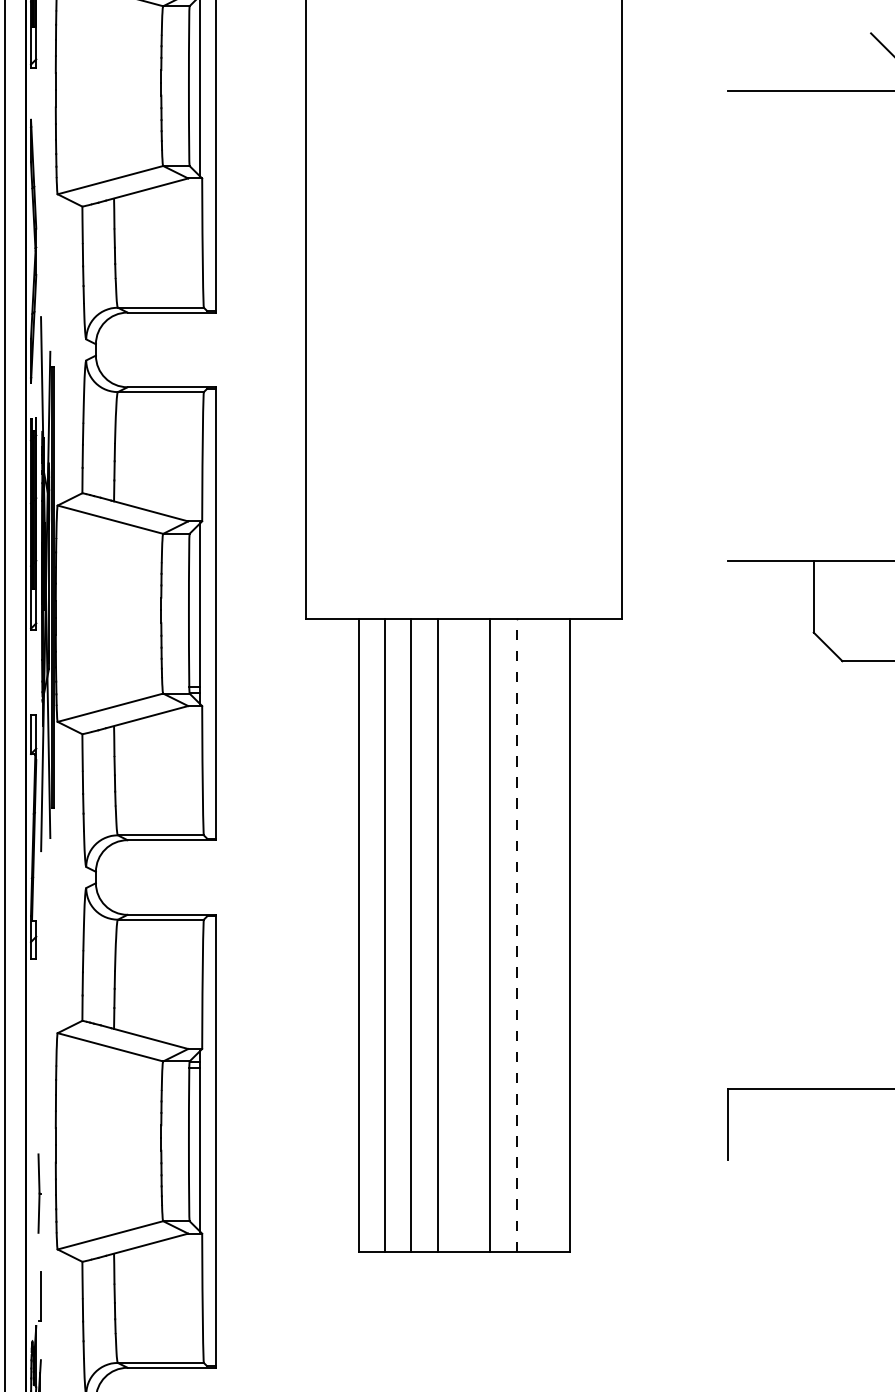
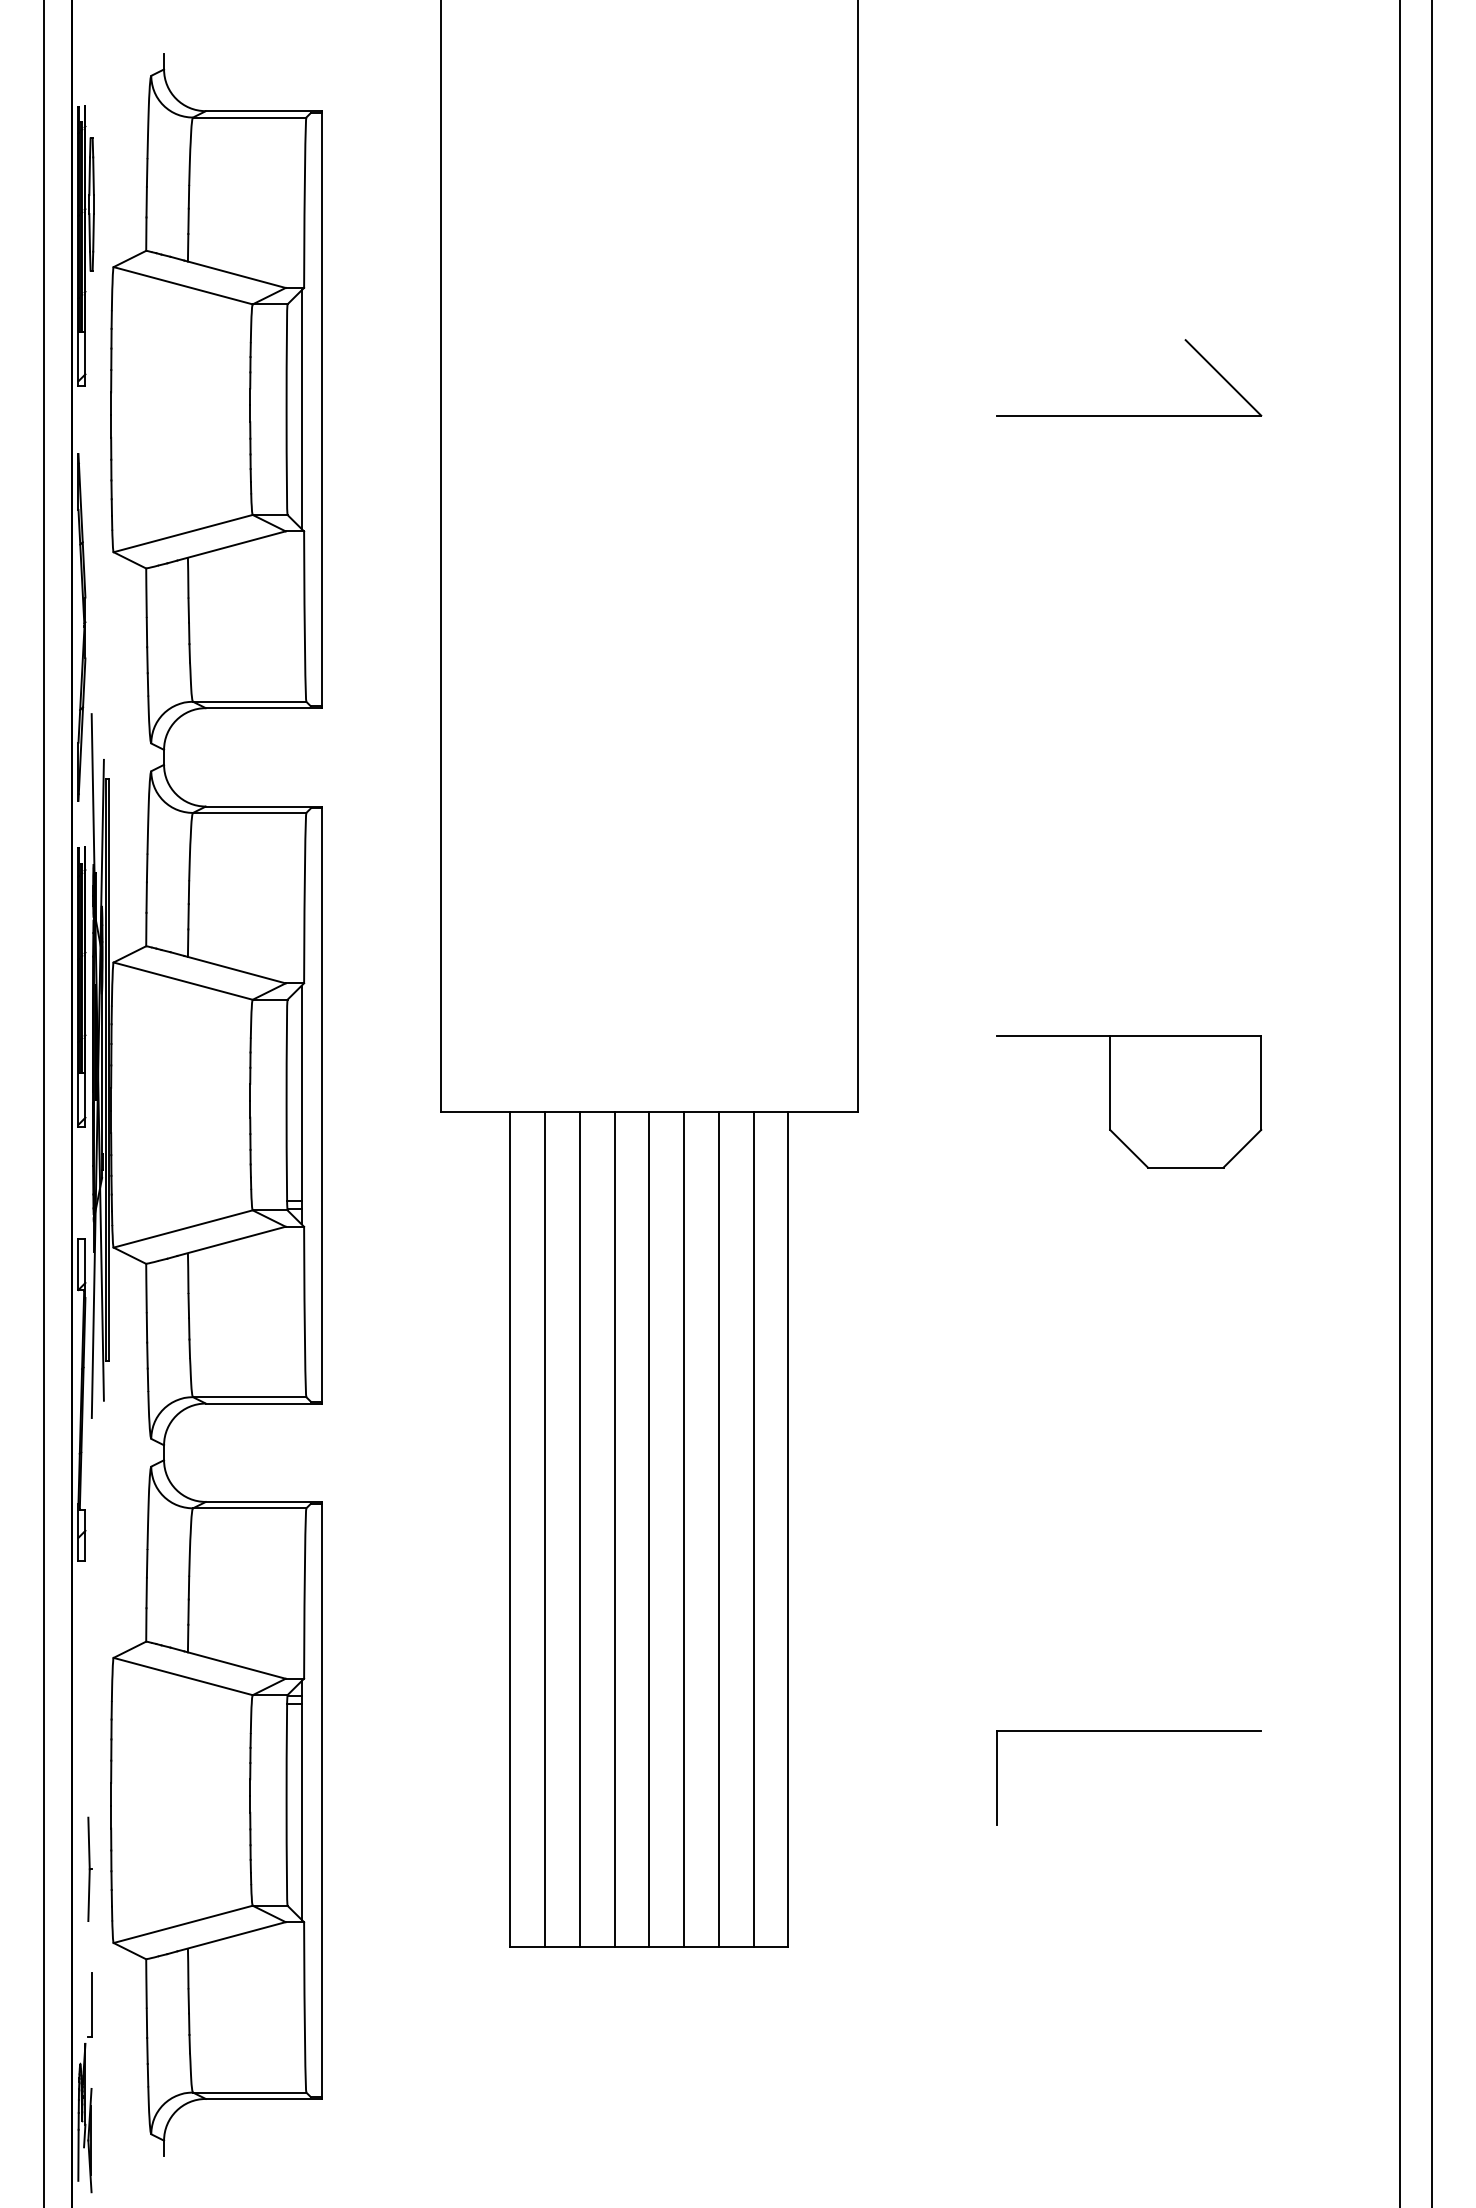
line: (516, 934) -> (718, 1528), dashed -> solid
line: (464, 935) -> (649, 1529), added
line: (543, 935) -> (753, 1529), added

